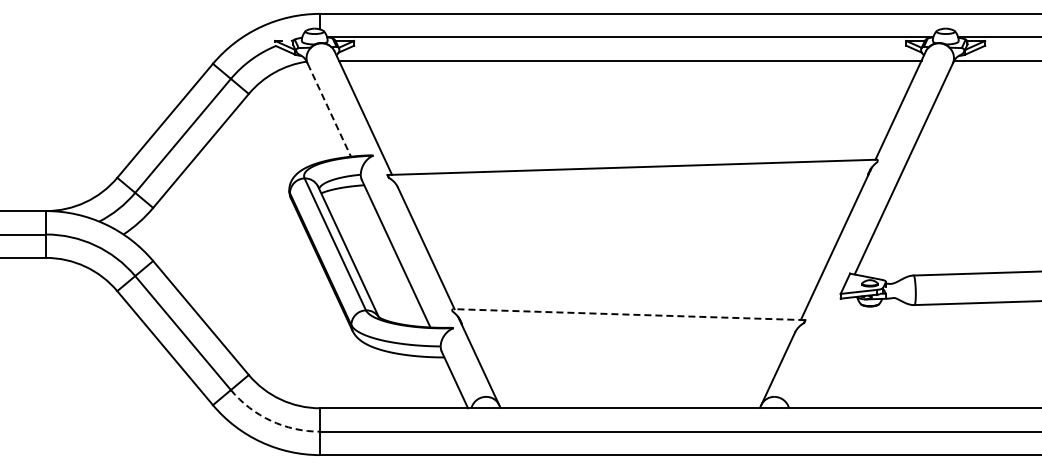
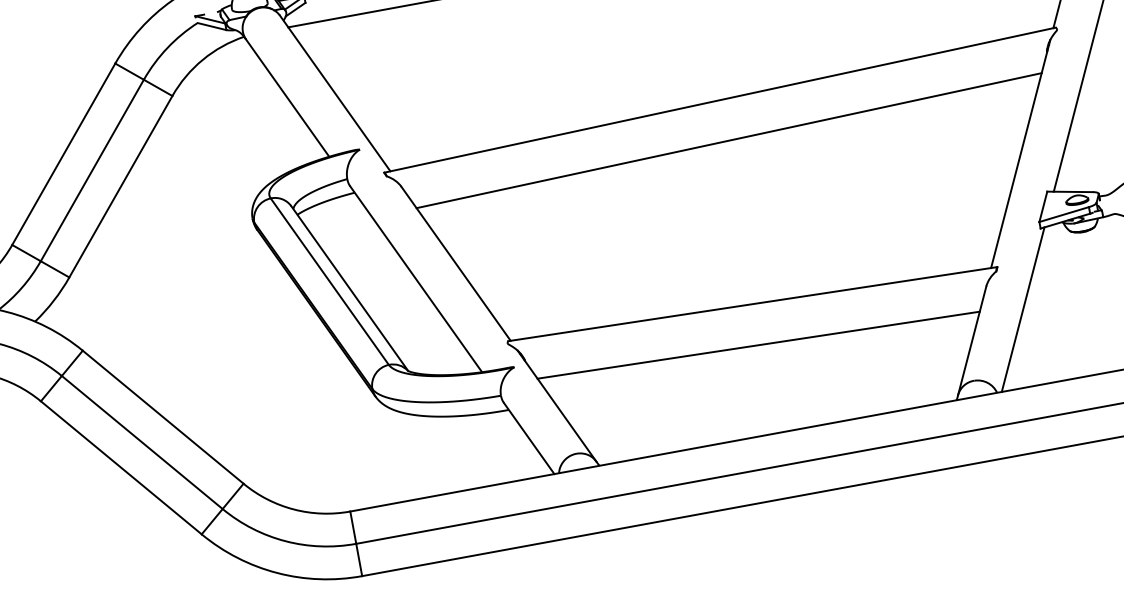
line: (329, 110) -> (287, 98), dashed -> solid
line: (633, 196) -> (728, 140), added
line: (628, 314) -> (751, 304), dashed -> solid
line: (627, 344) -> (758, 345), added
line: (817, 353) -> (1022, 310), added
arc: (270, 420) -> (284, 540), dashed -> solid

